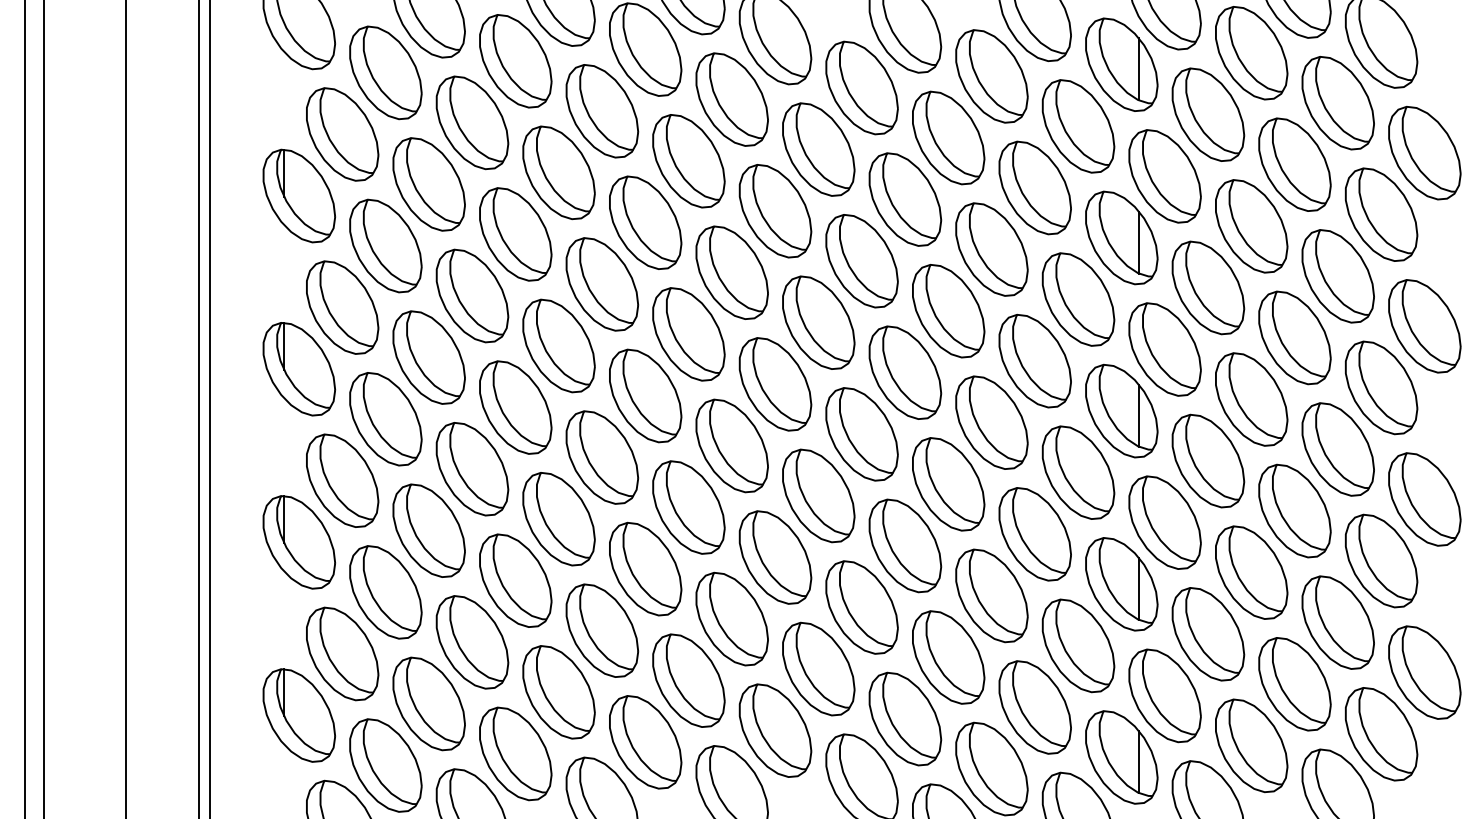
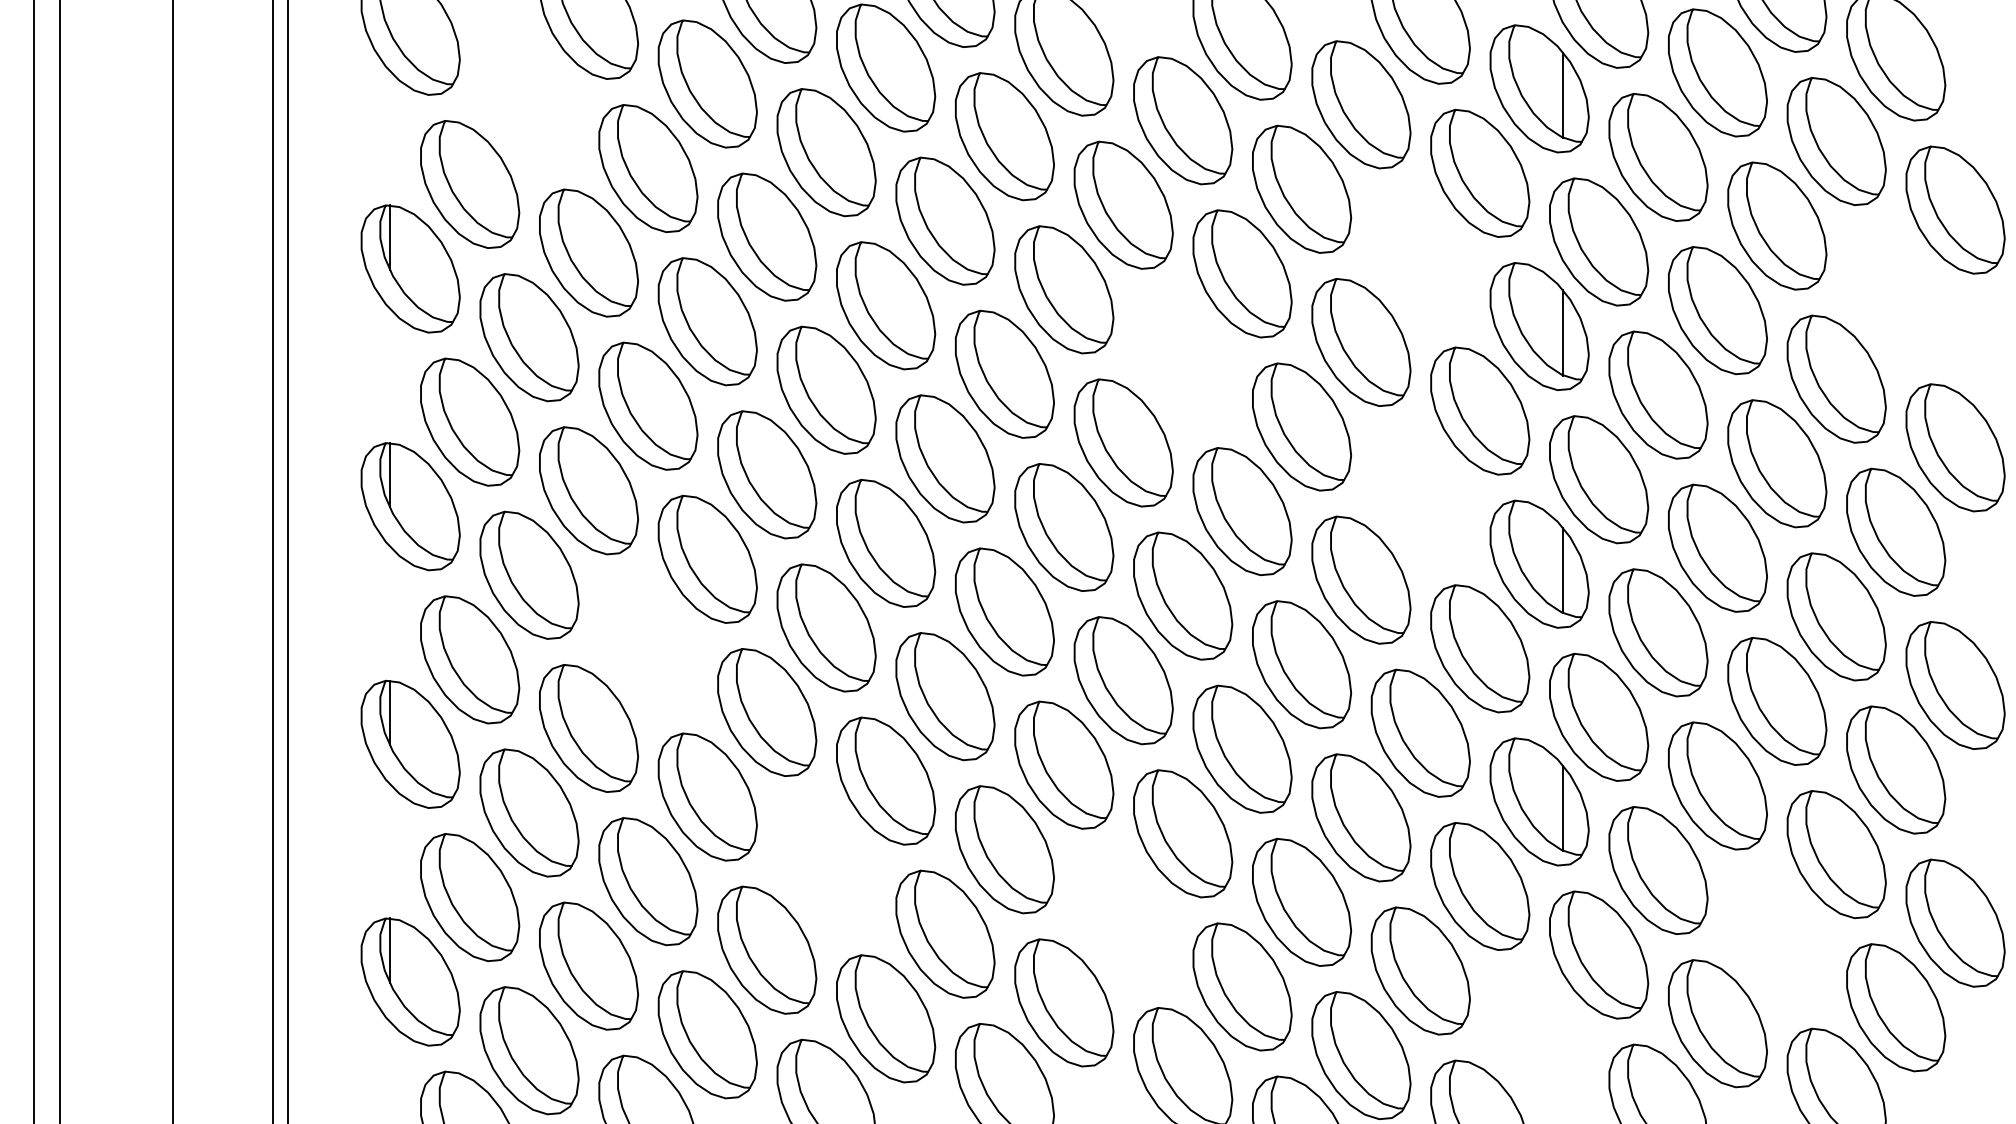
part: (385, 72) -> (528, 99), removed
part: (1034, 187) -> (1419, 257), removed
part: (1381, 214) -> (1896, 294), removed
part: (861, 261) -> (1182, 358), removed
part: (1034, 360) -> (1419, 494), removed
part: (472, 469) -> (648, 644), removed
part: (602, 630) -> (826, 865), removed
part: (818, 668) -> (1123, 917), removed
part: (1294, 684) -> (1776, 939), removed
part: (1121, 757) -> (1539, 1039), removed

